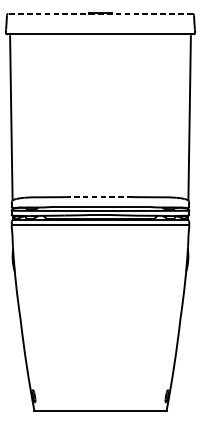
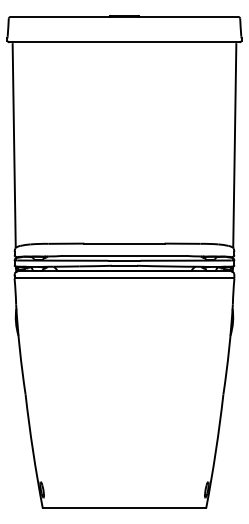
line: (100, 14) -> (124, 17), dashed -> solid
line: (100, 197) -> (124, 243), dashed -> solid

